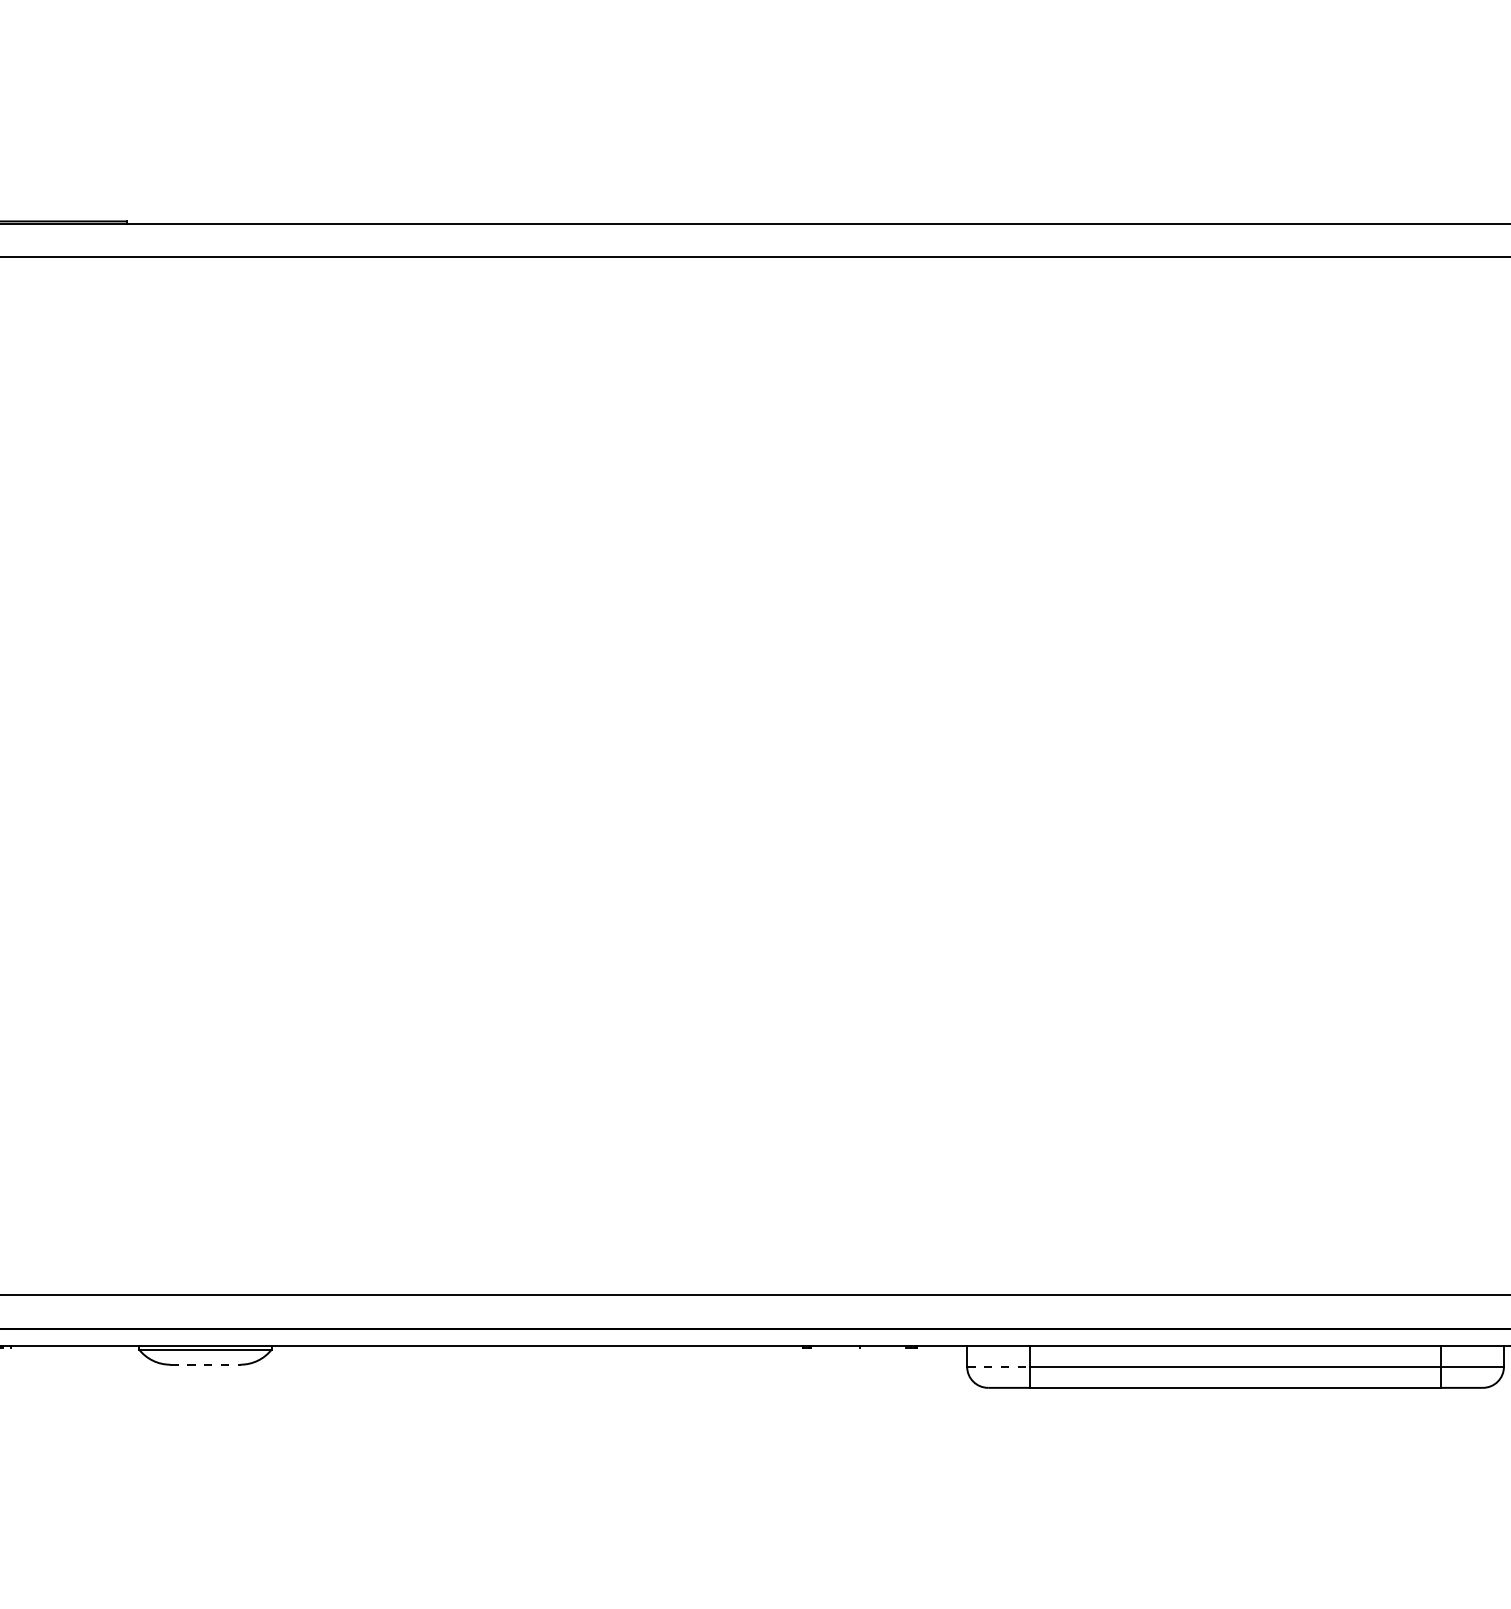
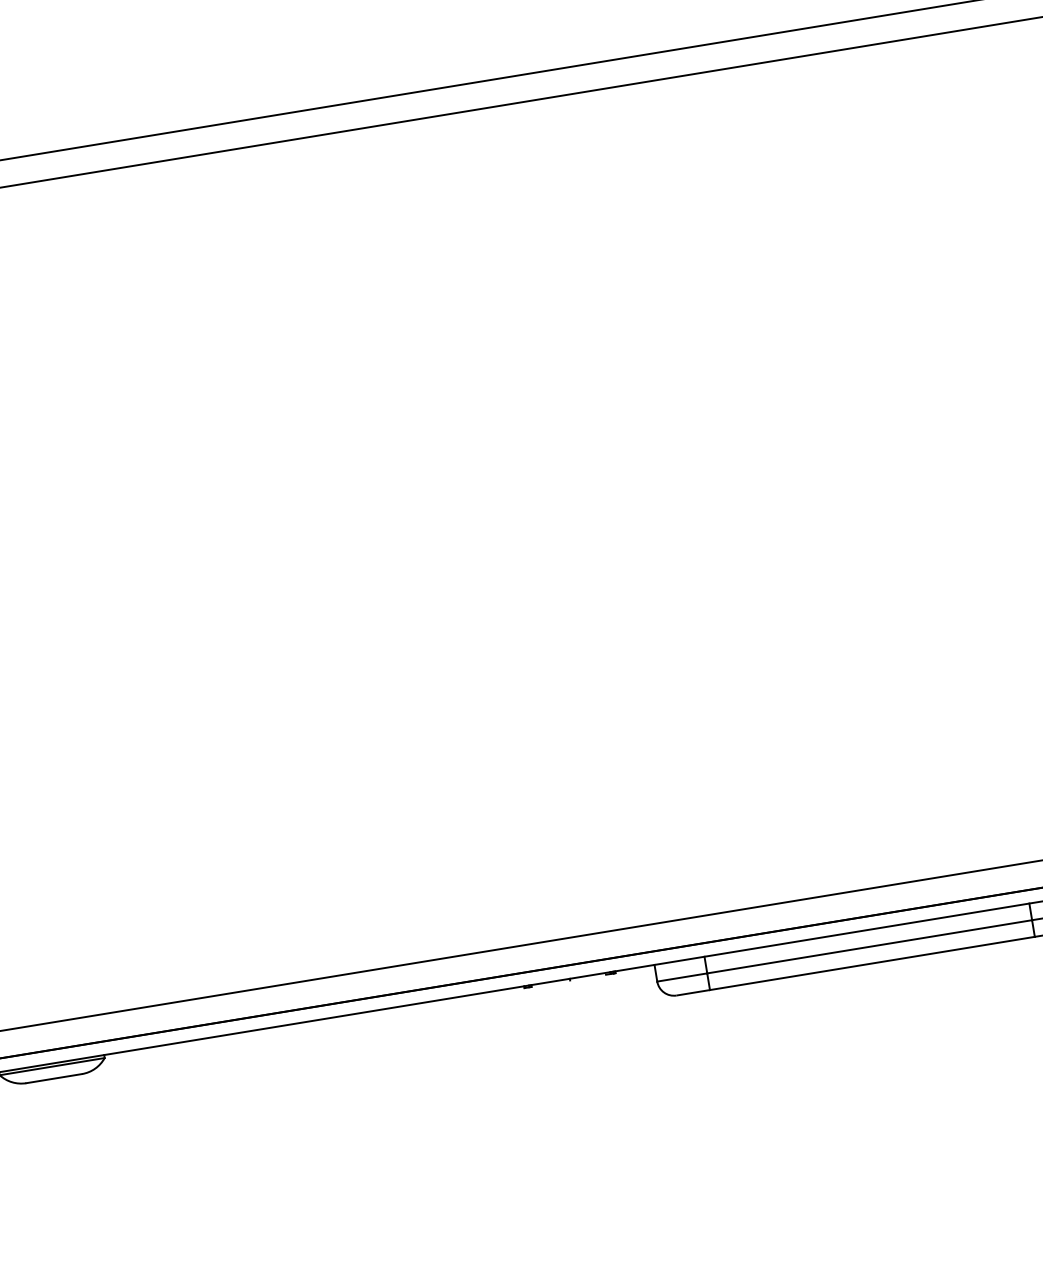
line: (205, 1364) -> (54, 1078), dashed -> solid
line: (998, 1366) -> (682, 977), dashed -> solid

